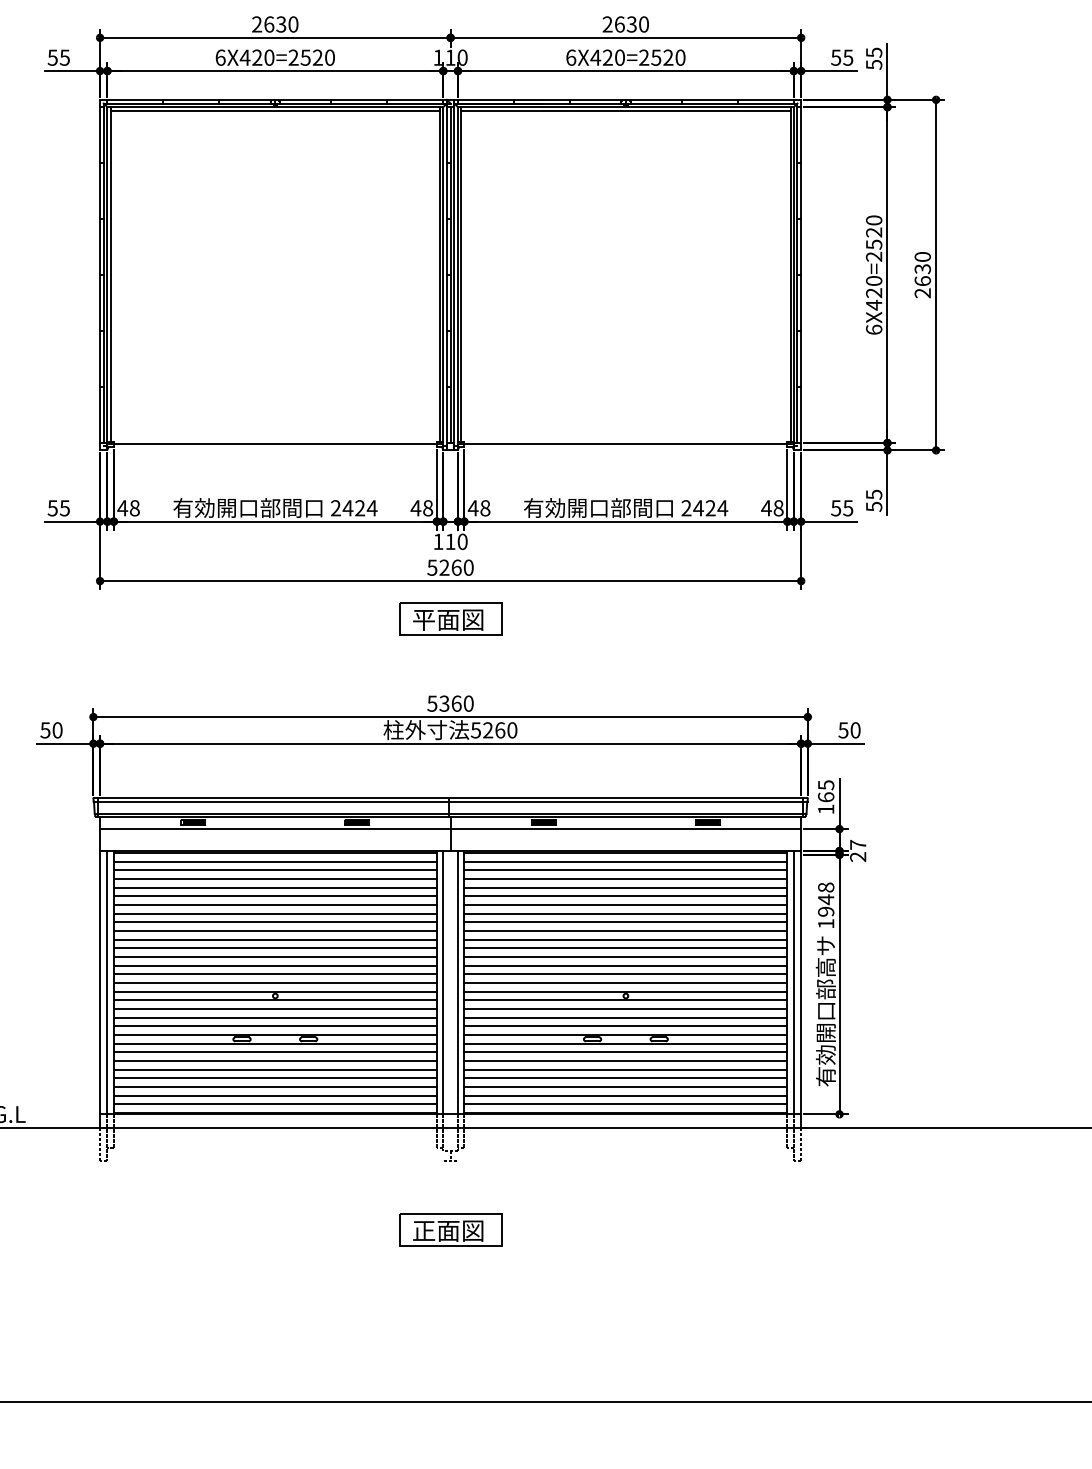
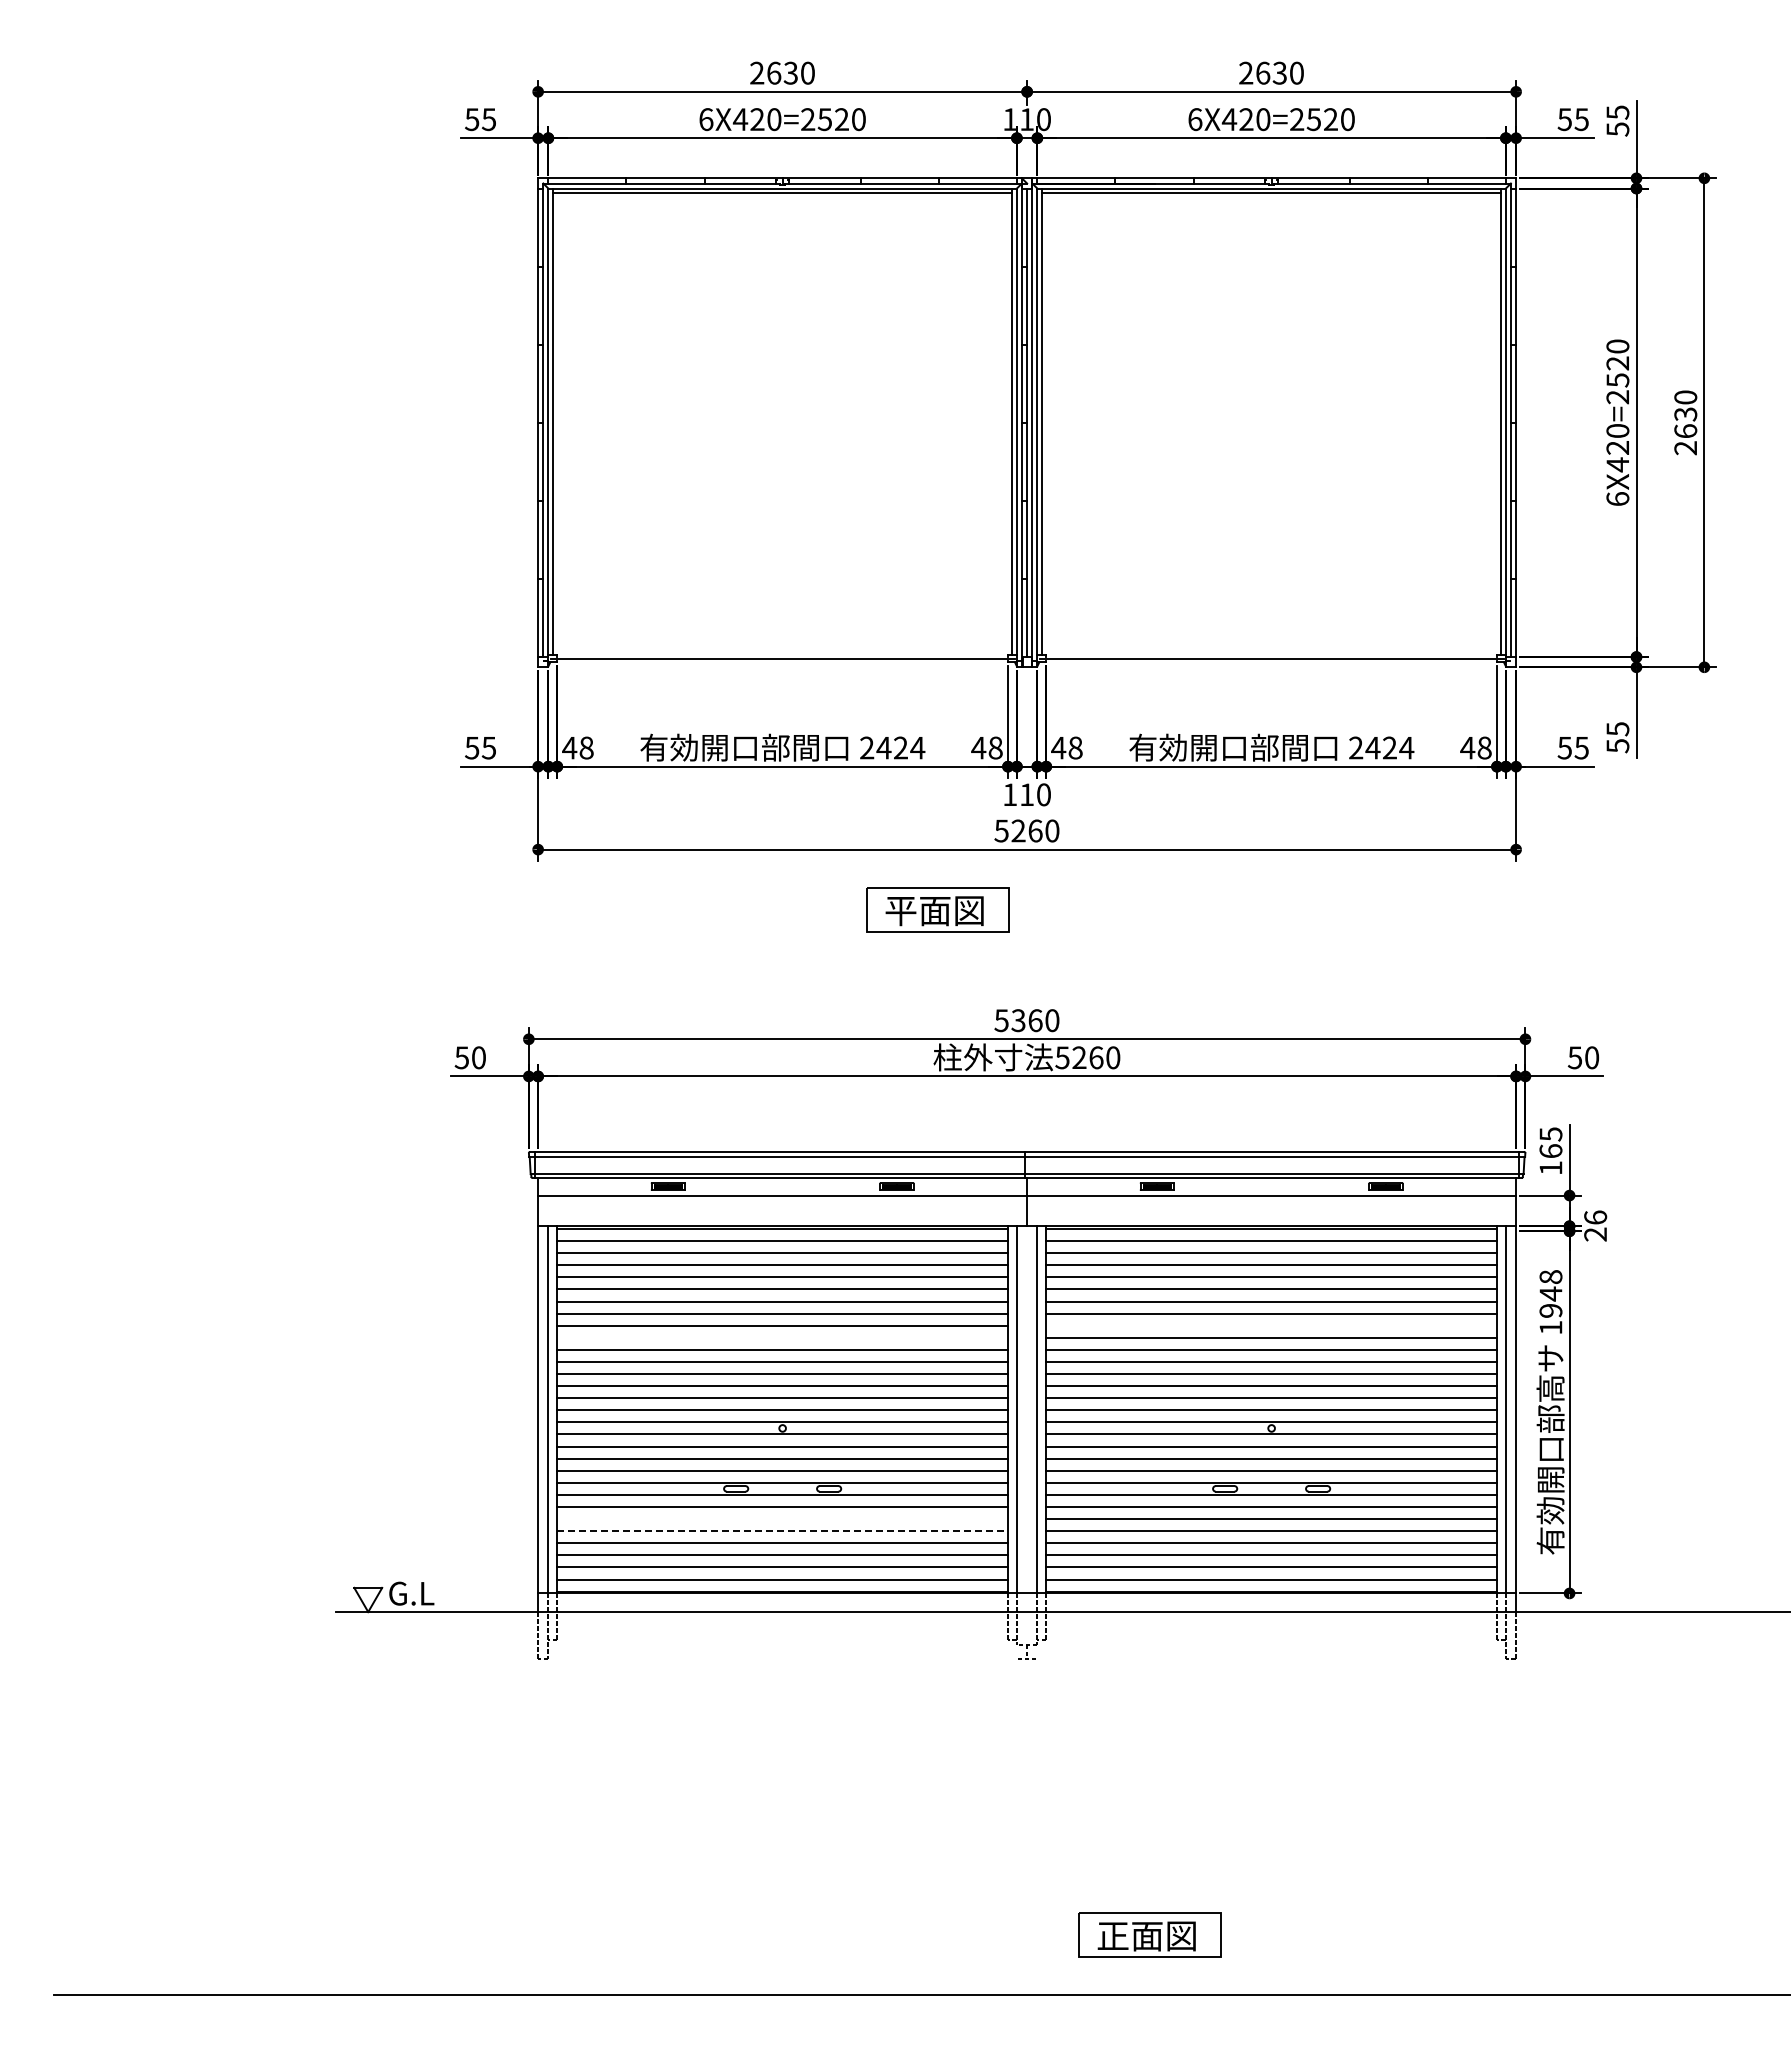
part: (450, 619) -> (937, 909), moved
text: (858, 844) -> (1595, 1217), 27 -> 26
line: (625, 922) -> (1271, 1325), removed
line: (275, 930) -> (782, 1337), removed
line: (275, 1061) -> (782, 1519), removed
line: (275, 1069) -> (783, 1531), solid -> dashed
part: (450, 1229) -> (1149, 1934), moved

